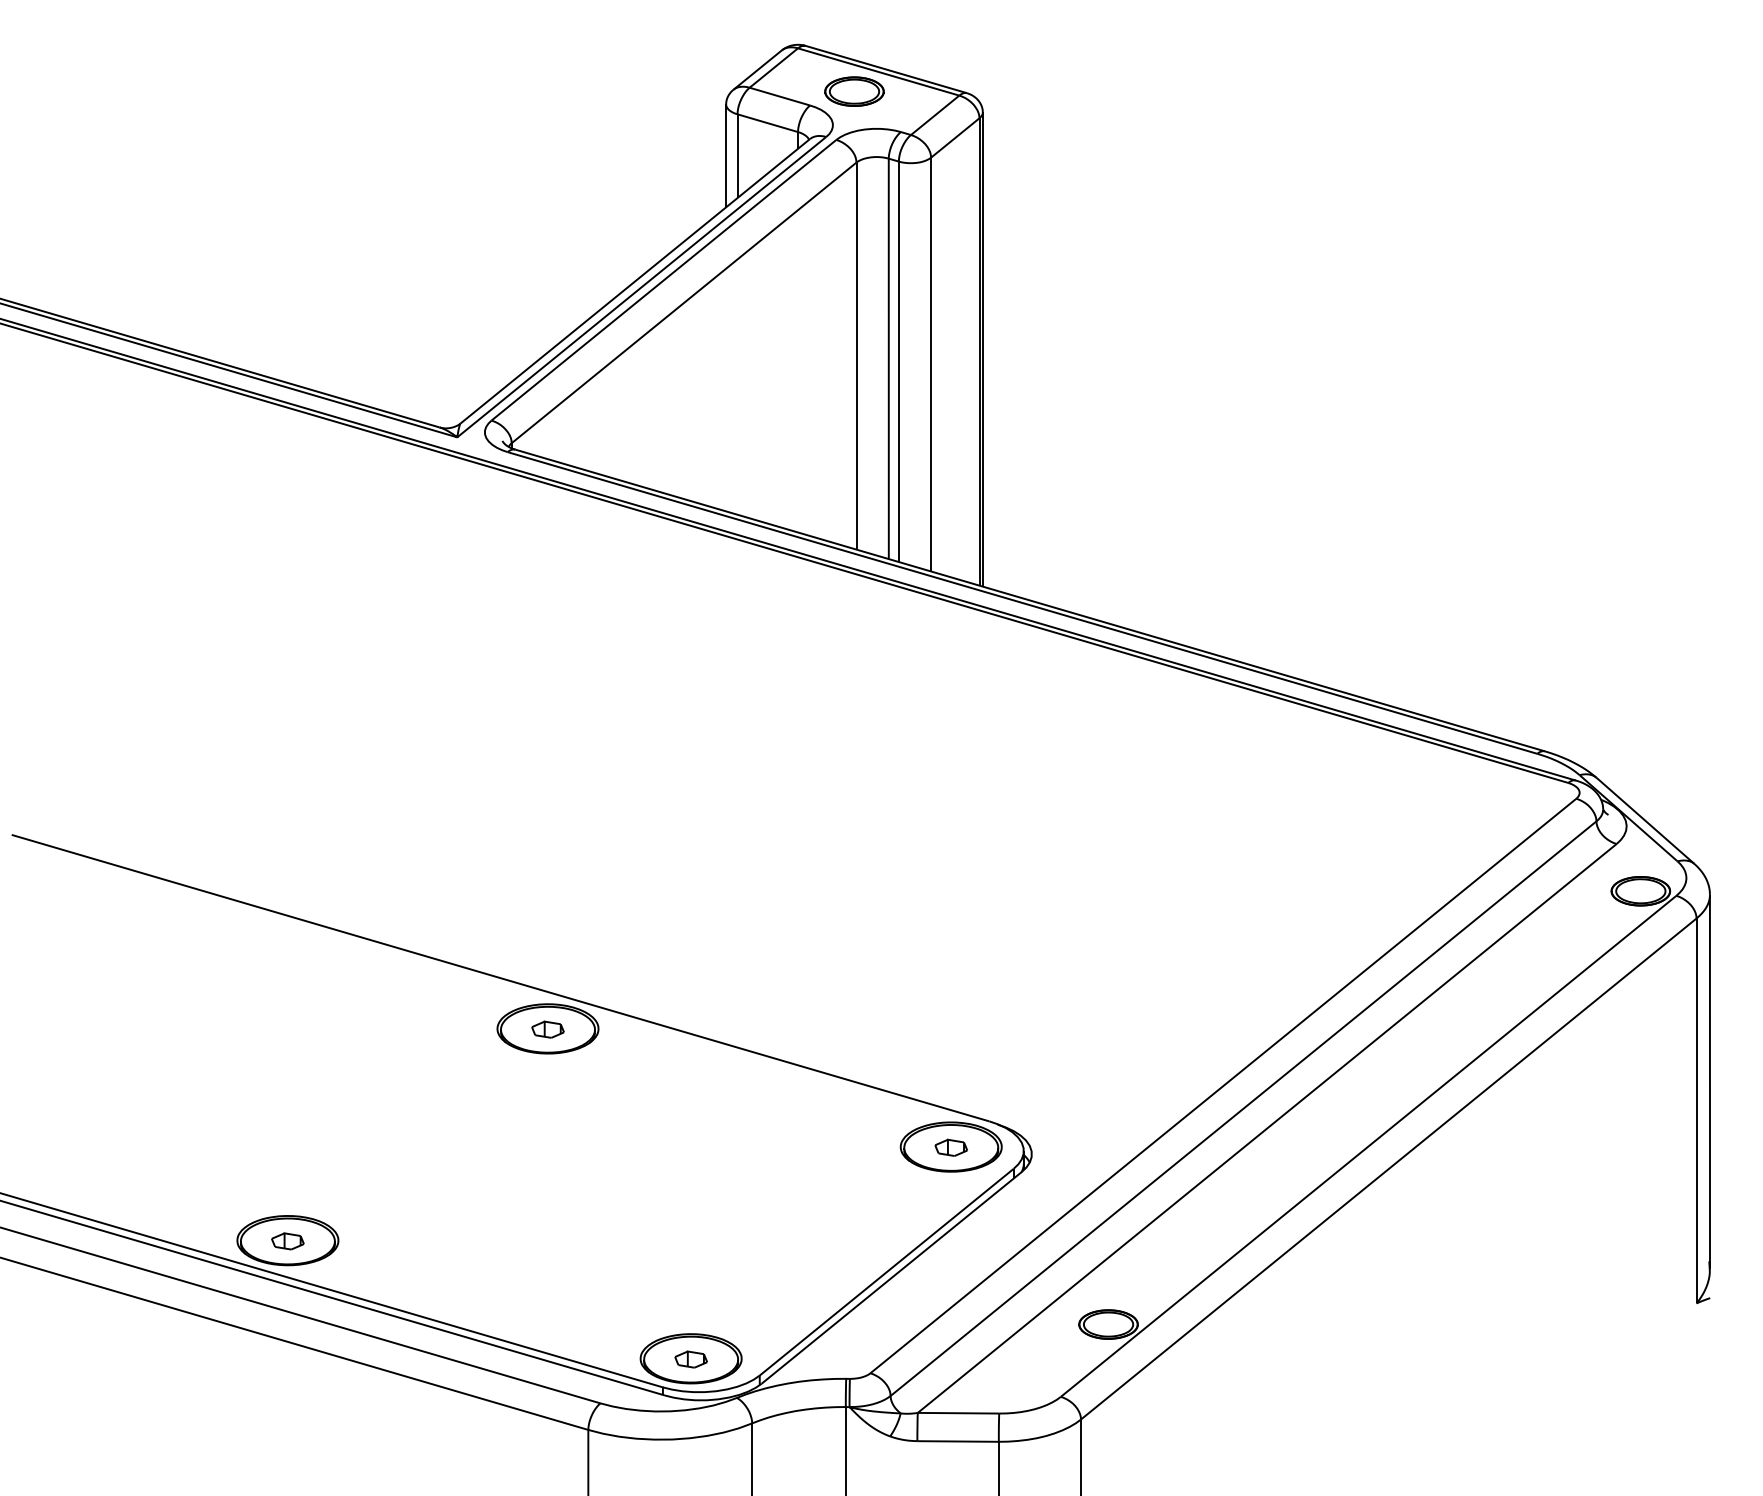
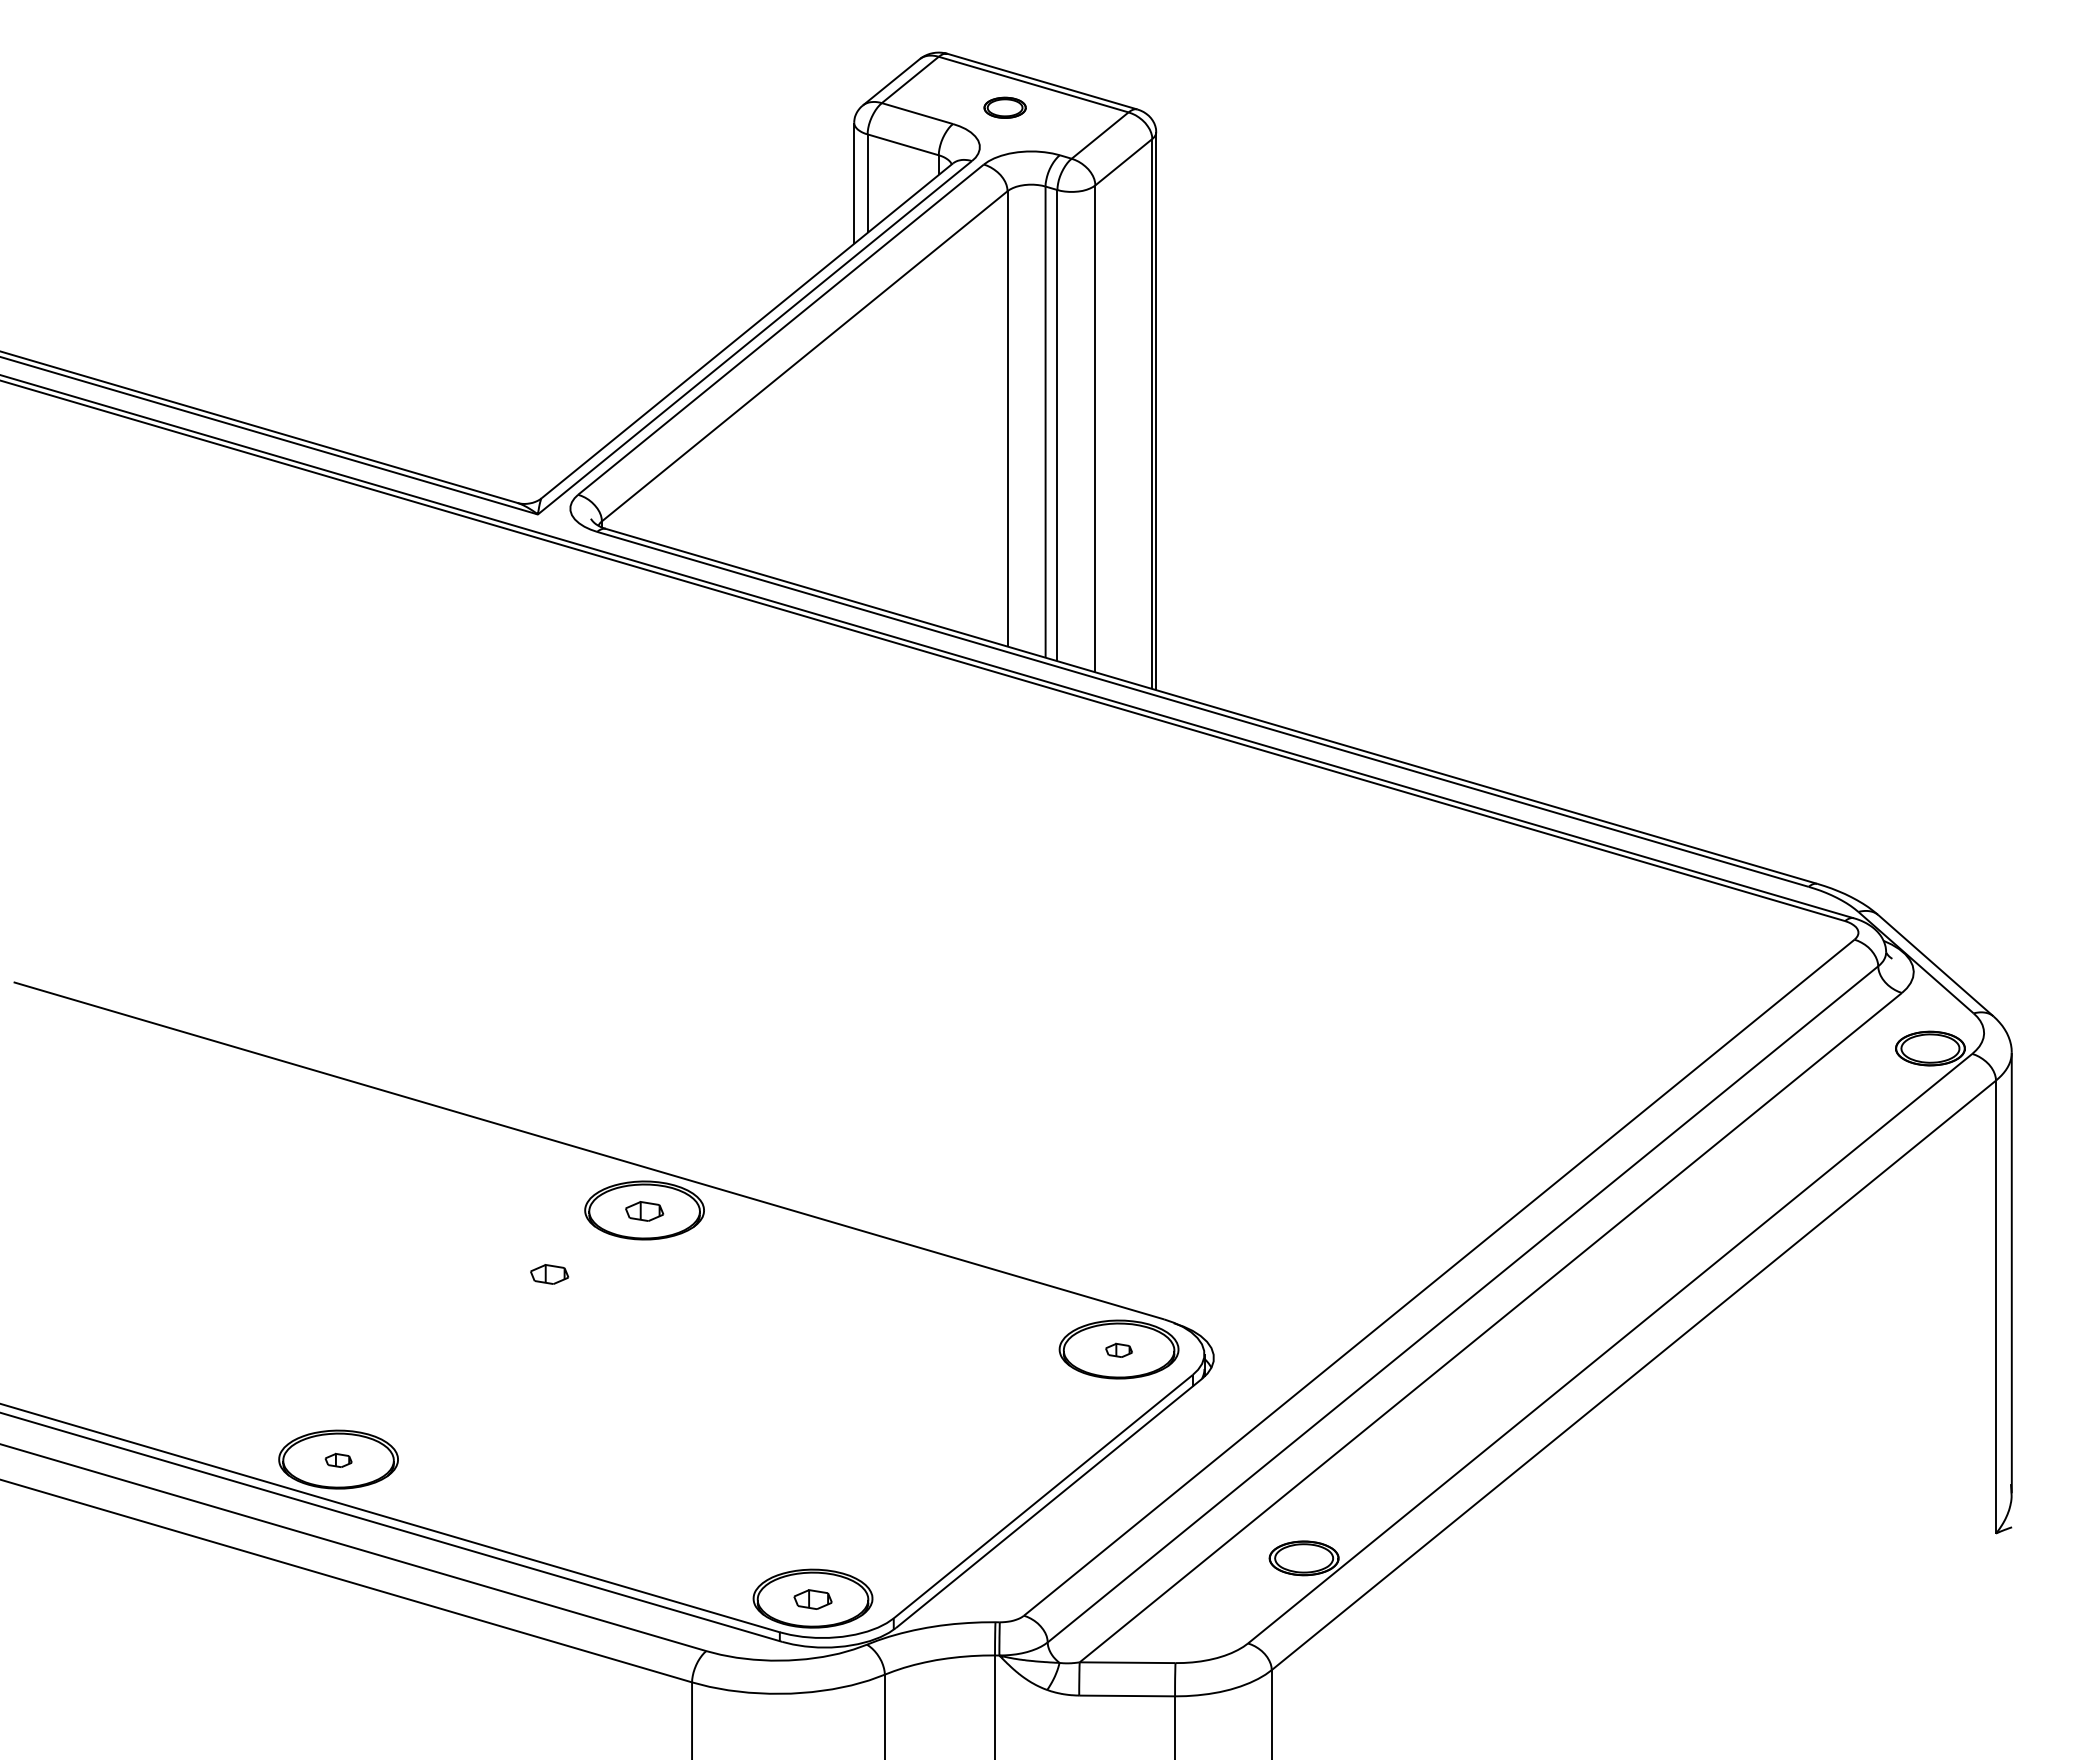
part: (853, 91) -> (1004, 107), size x0.6
part: (467, 1083) -> (549, 1274), added
part: (950, 1147) -> (1118, 1350), size x0.7
part: (287, 1241) -> (338, 1460), size x0.7

